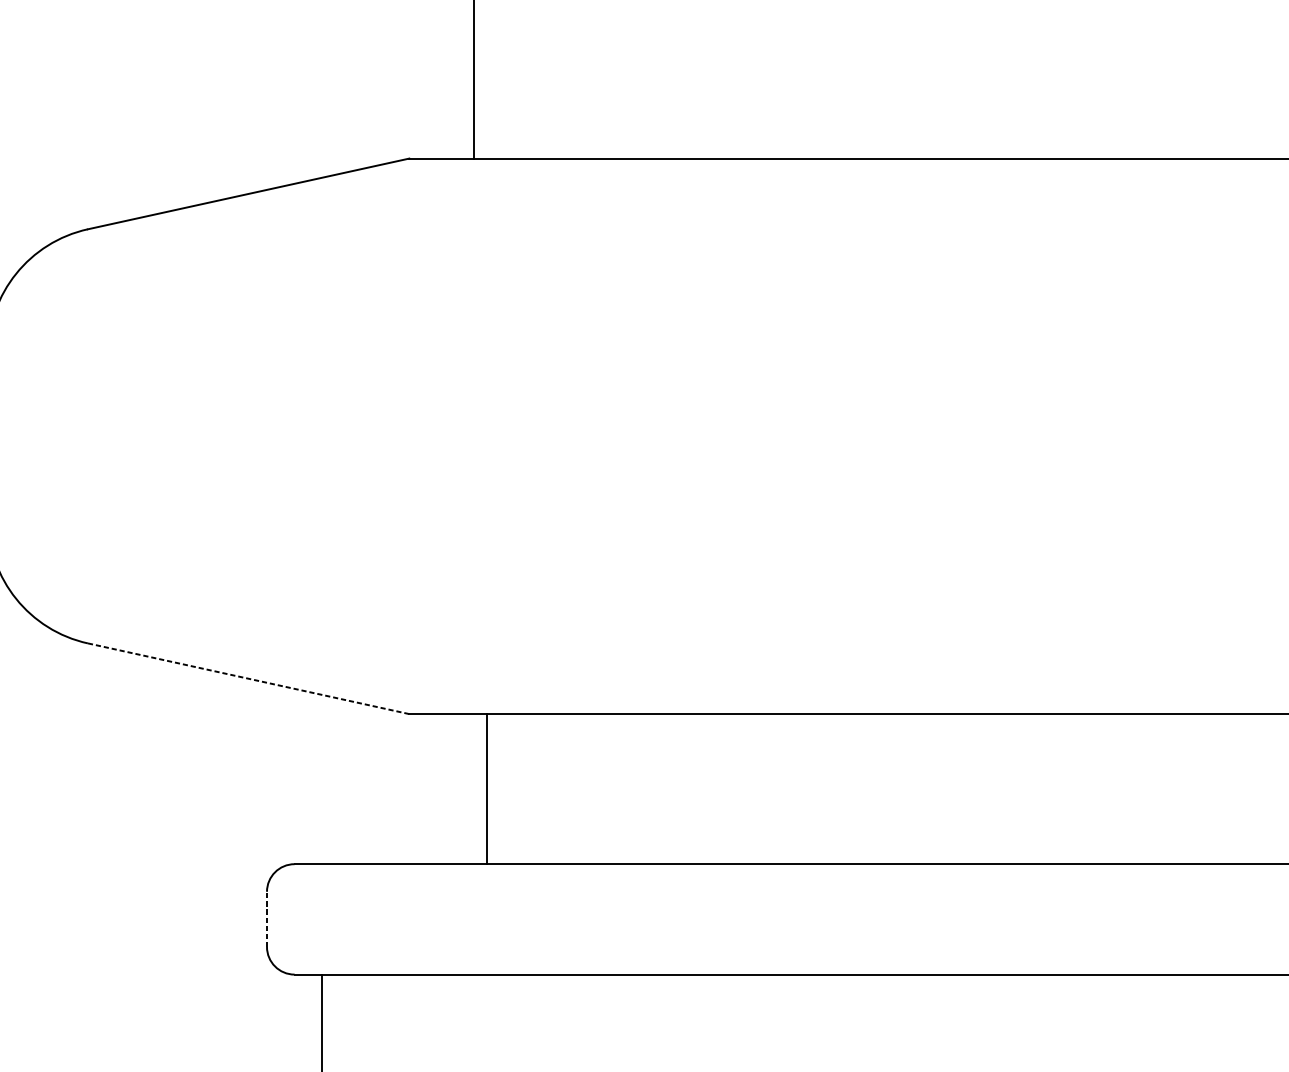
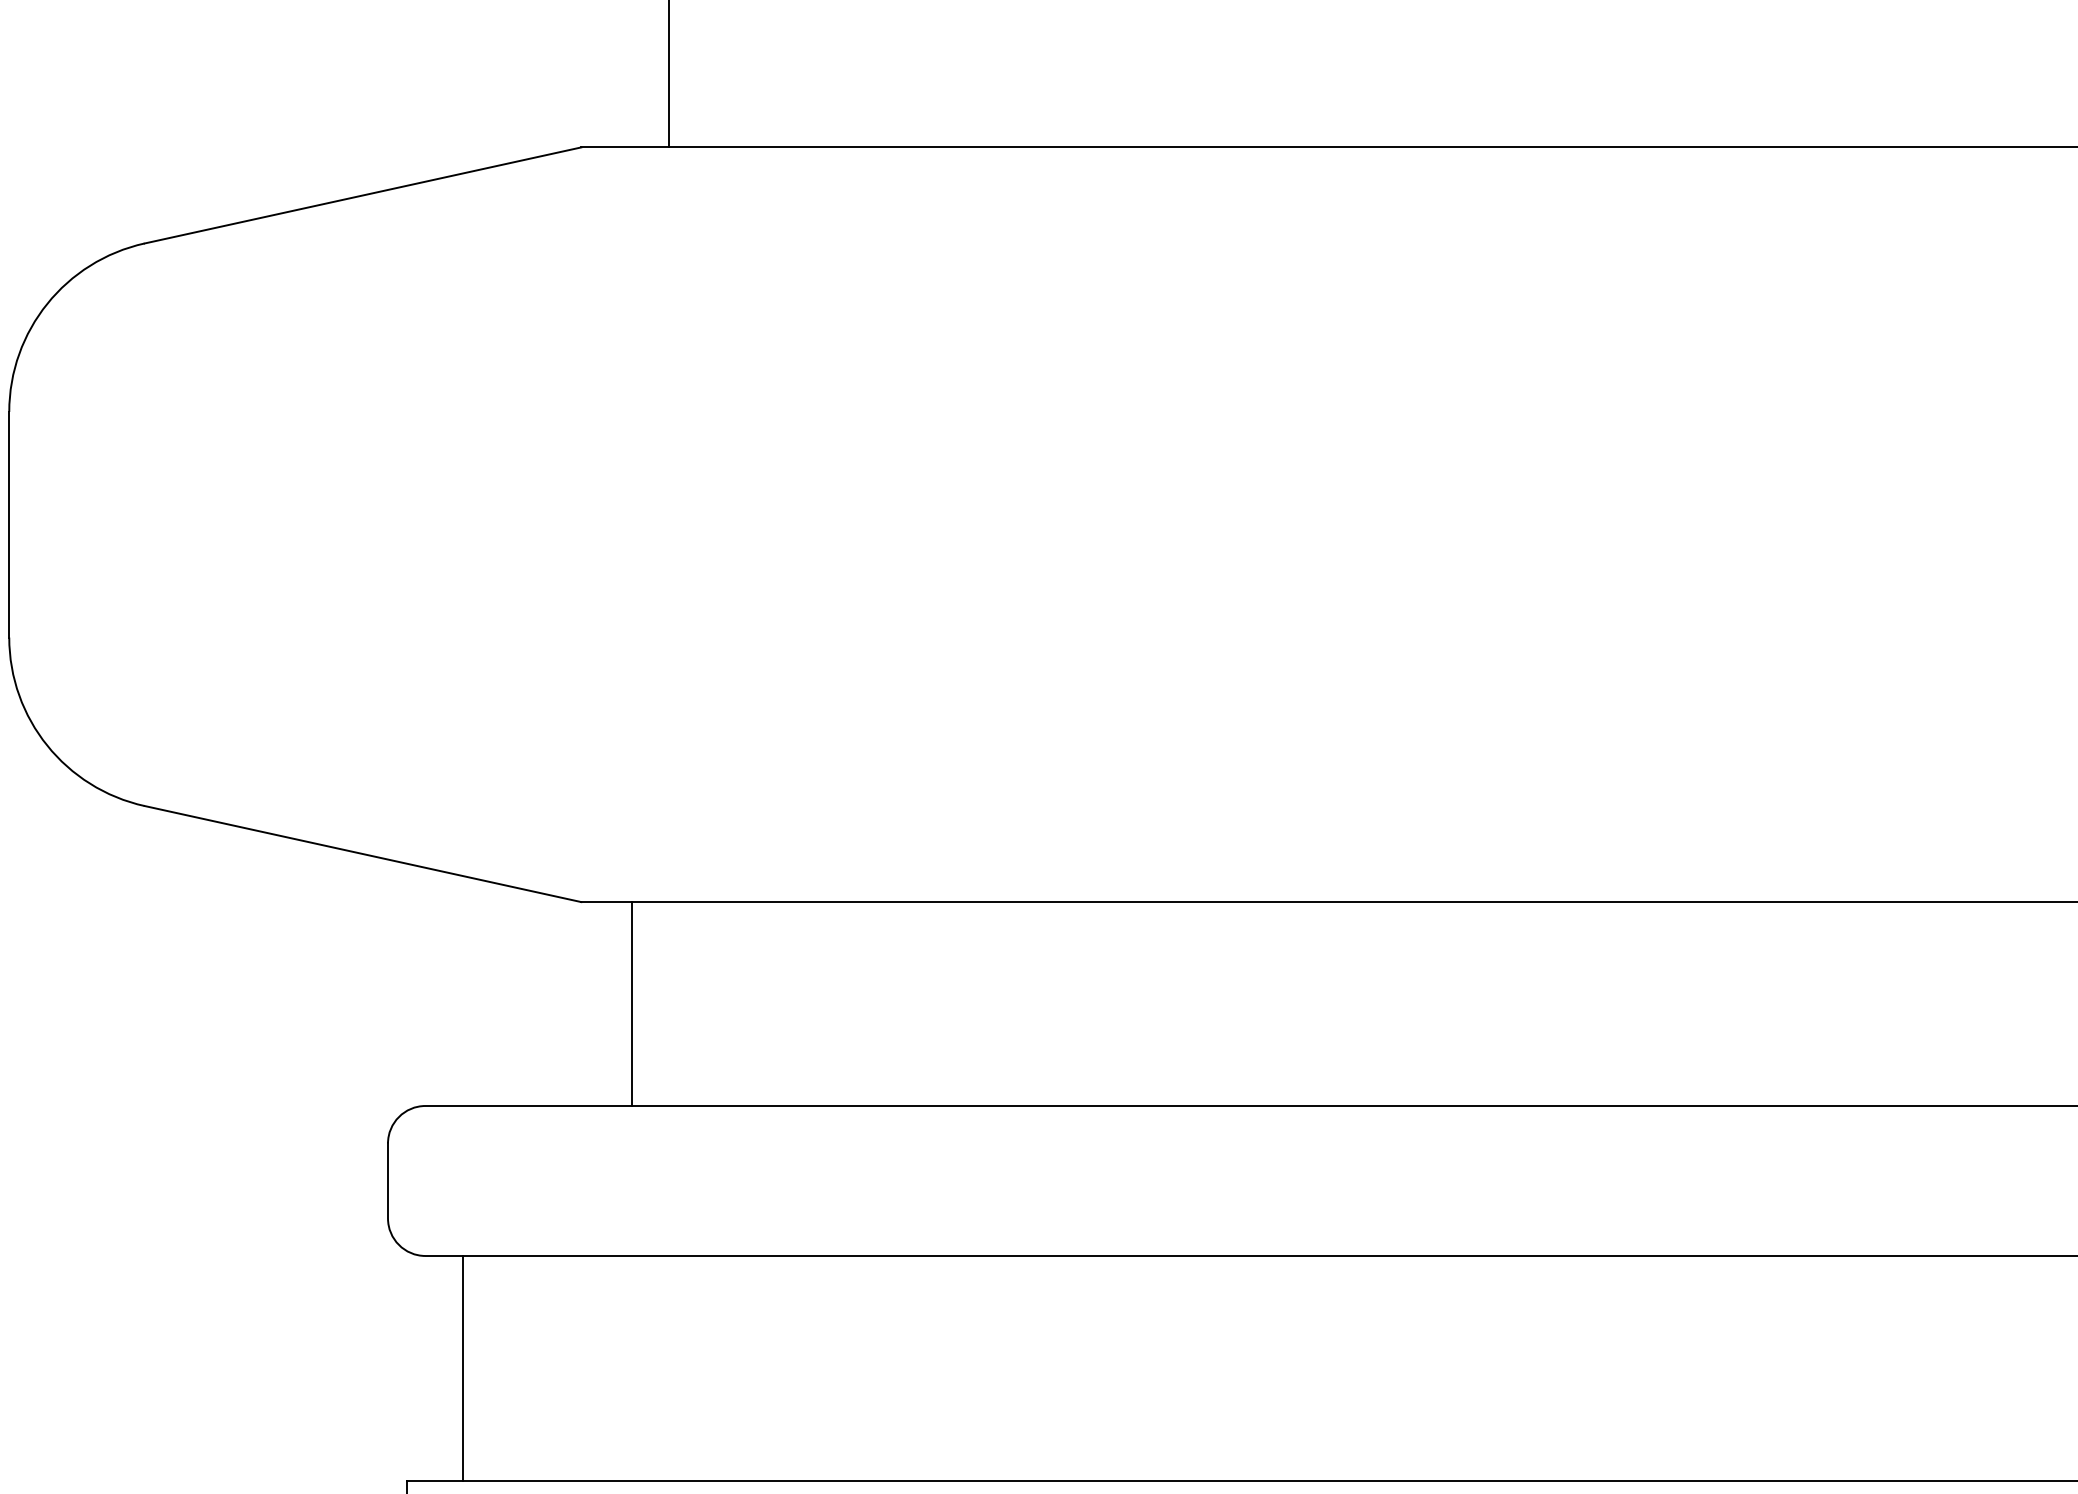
line: (248, 679) -> (363, 854), dashed -> solid
line: (486, 788) -> (631, 1003), moved
line: (267, 919) -> (388, 1180), dashed -> solid

